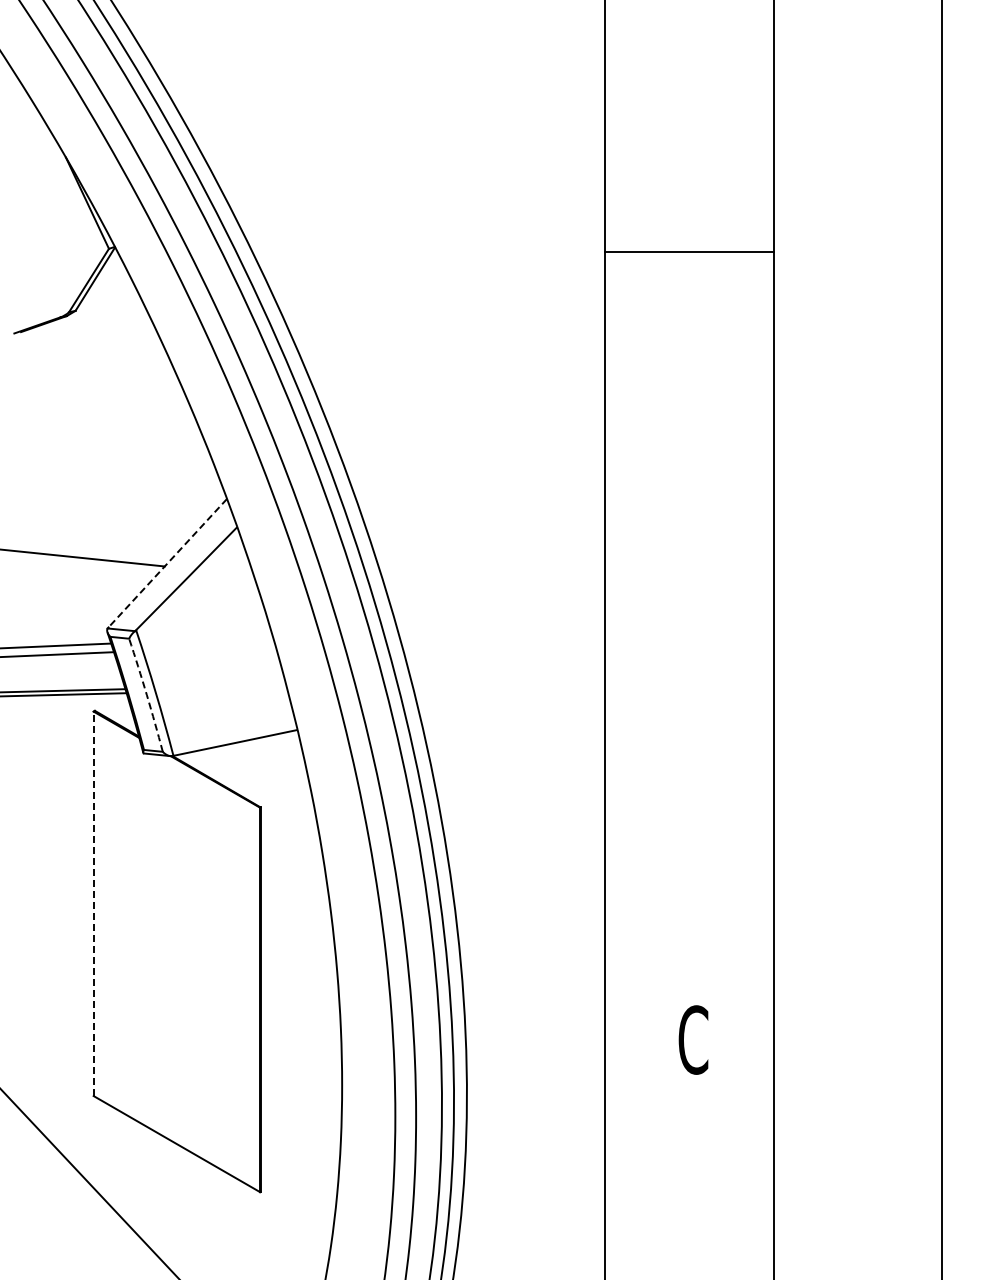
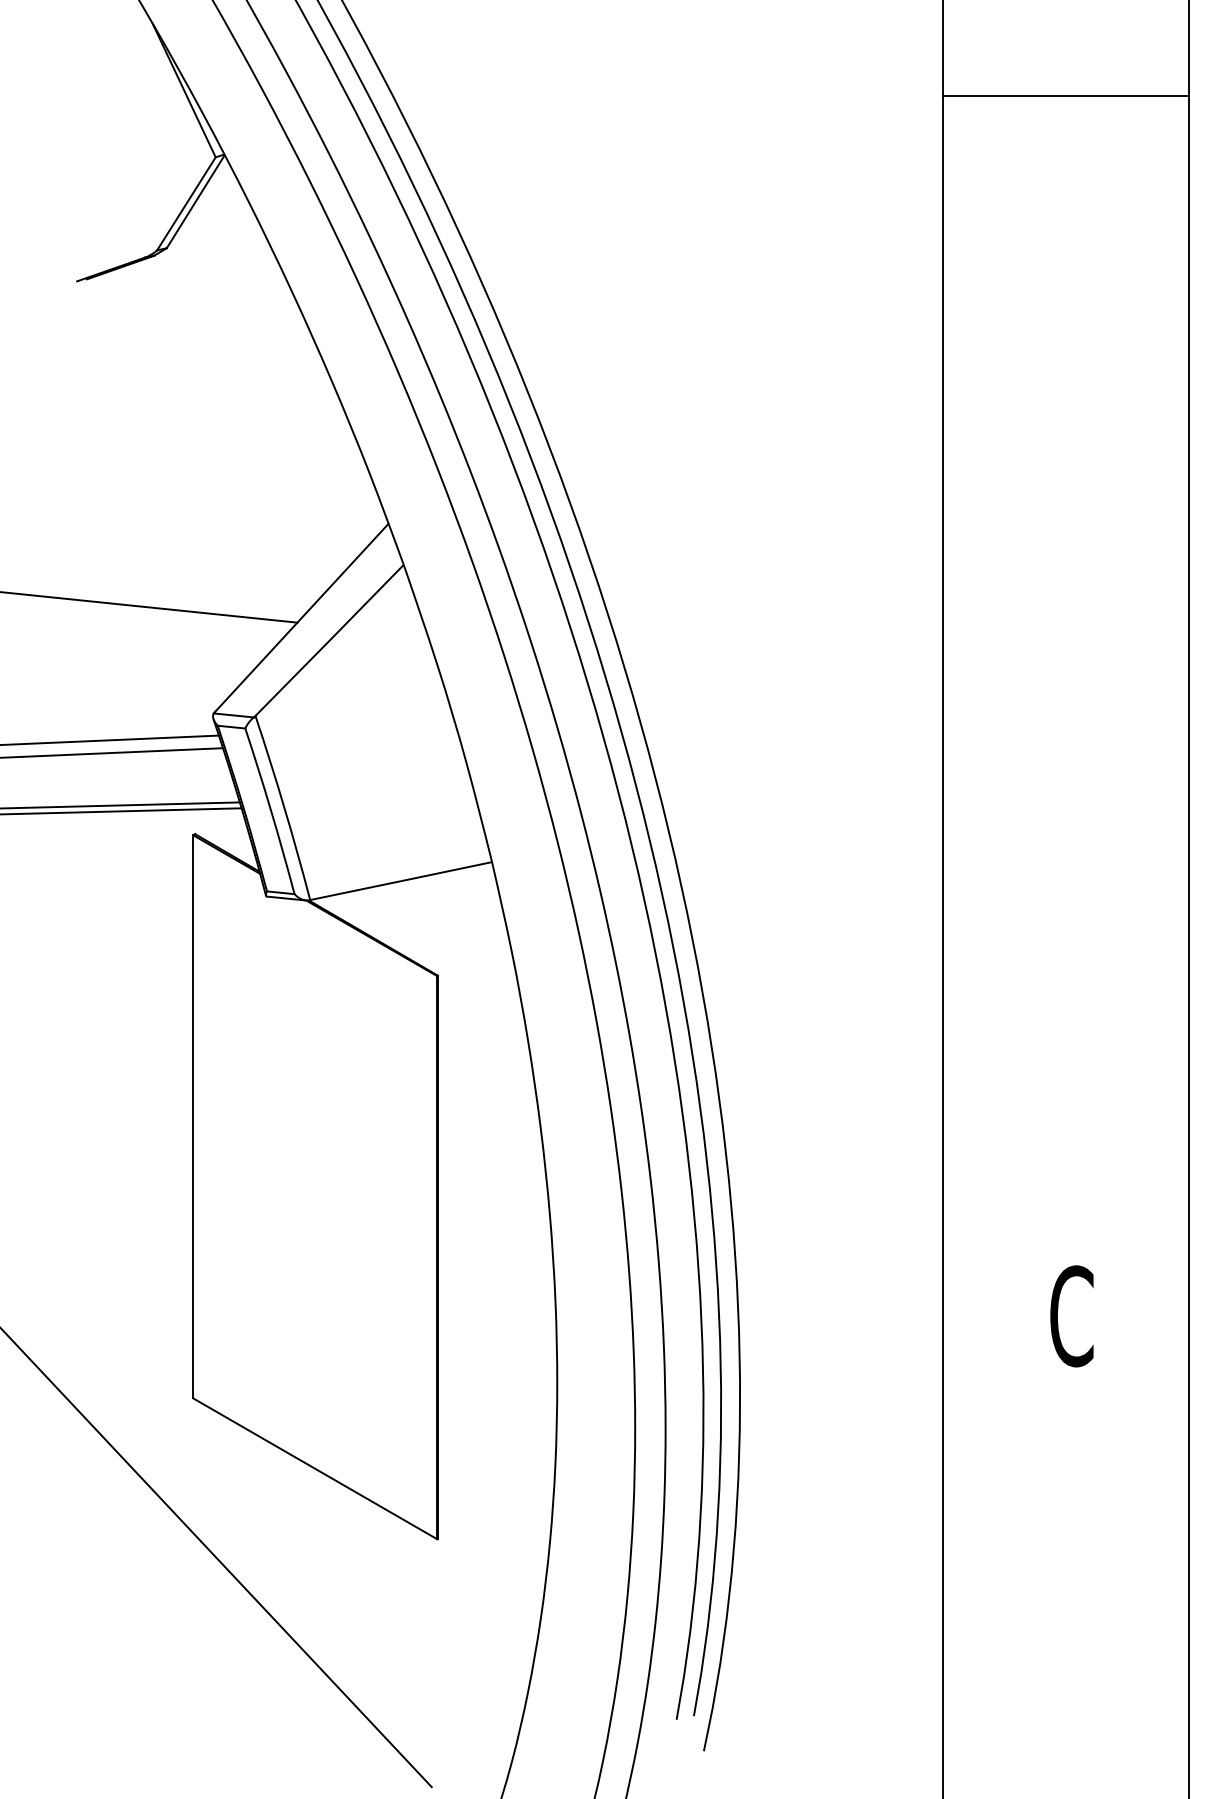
line: (689, 252) -> (1066, 96), moved
line: (167, 563) -> (301, 618), dashed -> solid
arc: (146, 695) -> (270, 811), dashed -> solid
line: (93, 903) -> (193, 1116), dashed -> solid

